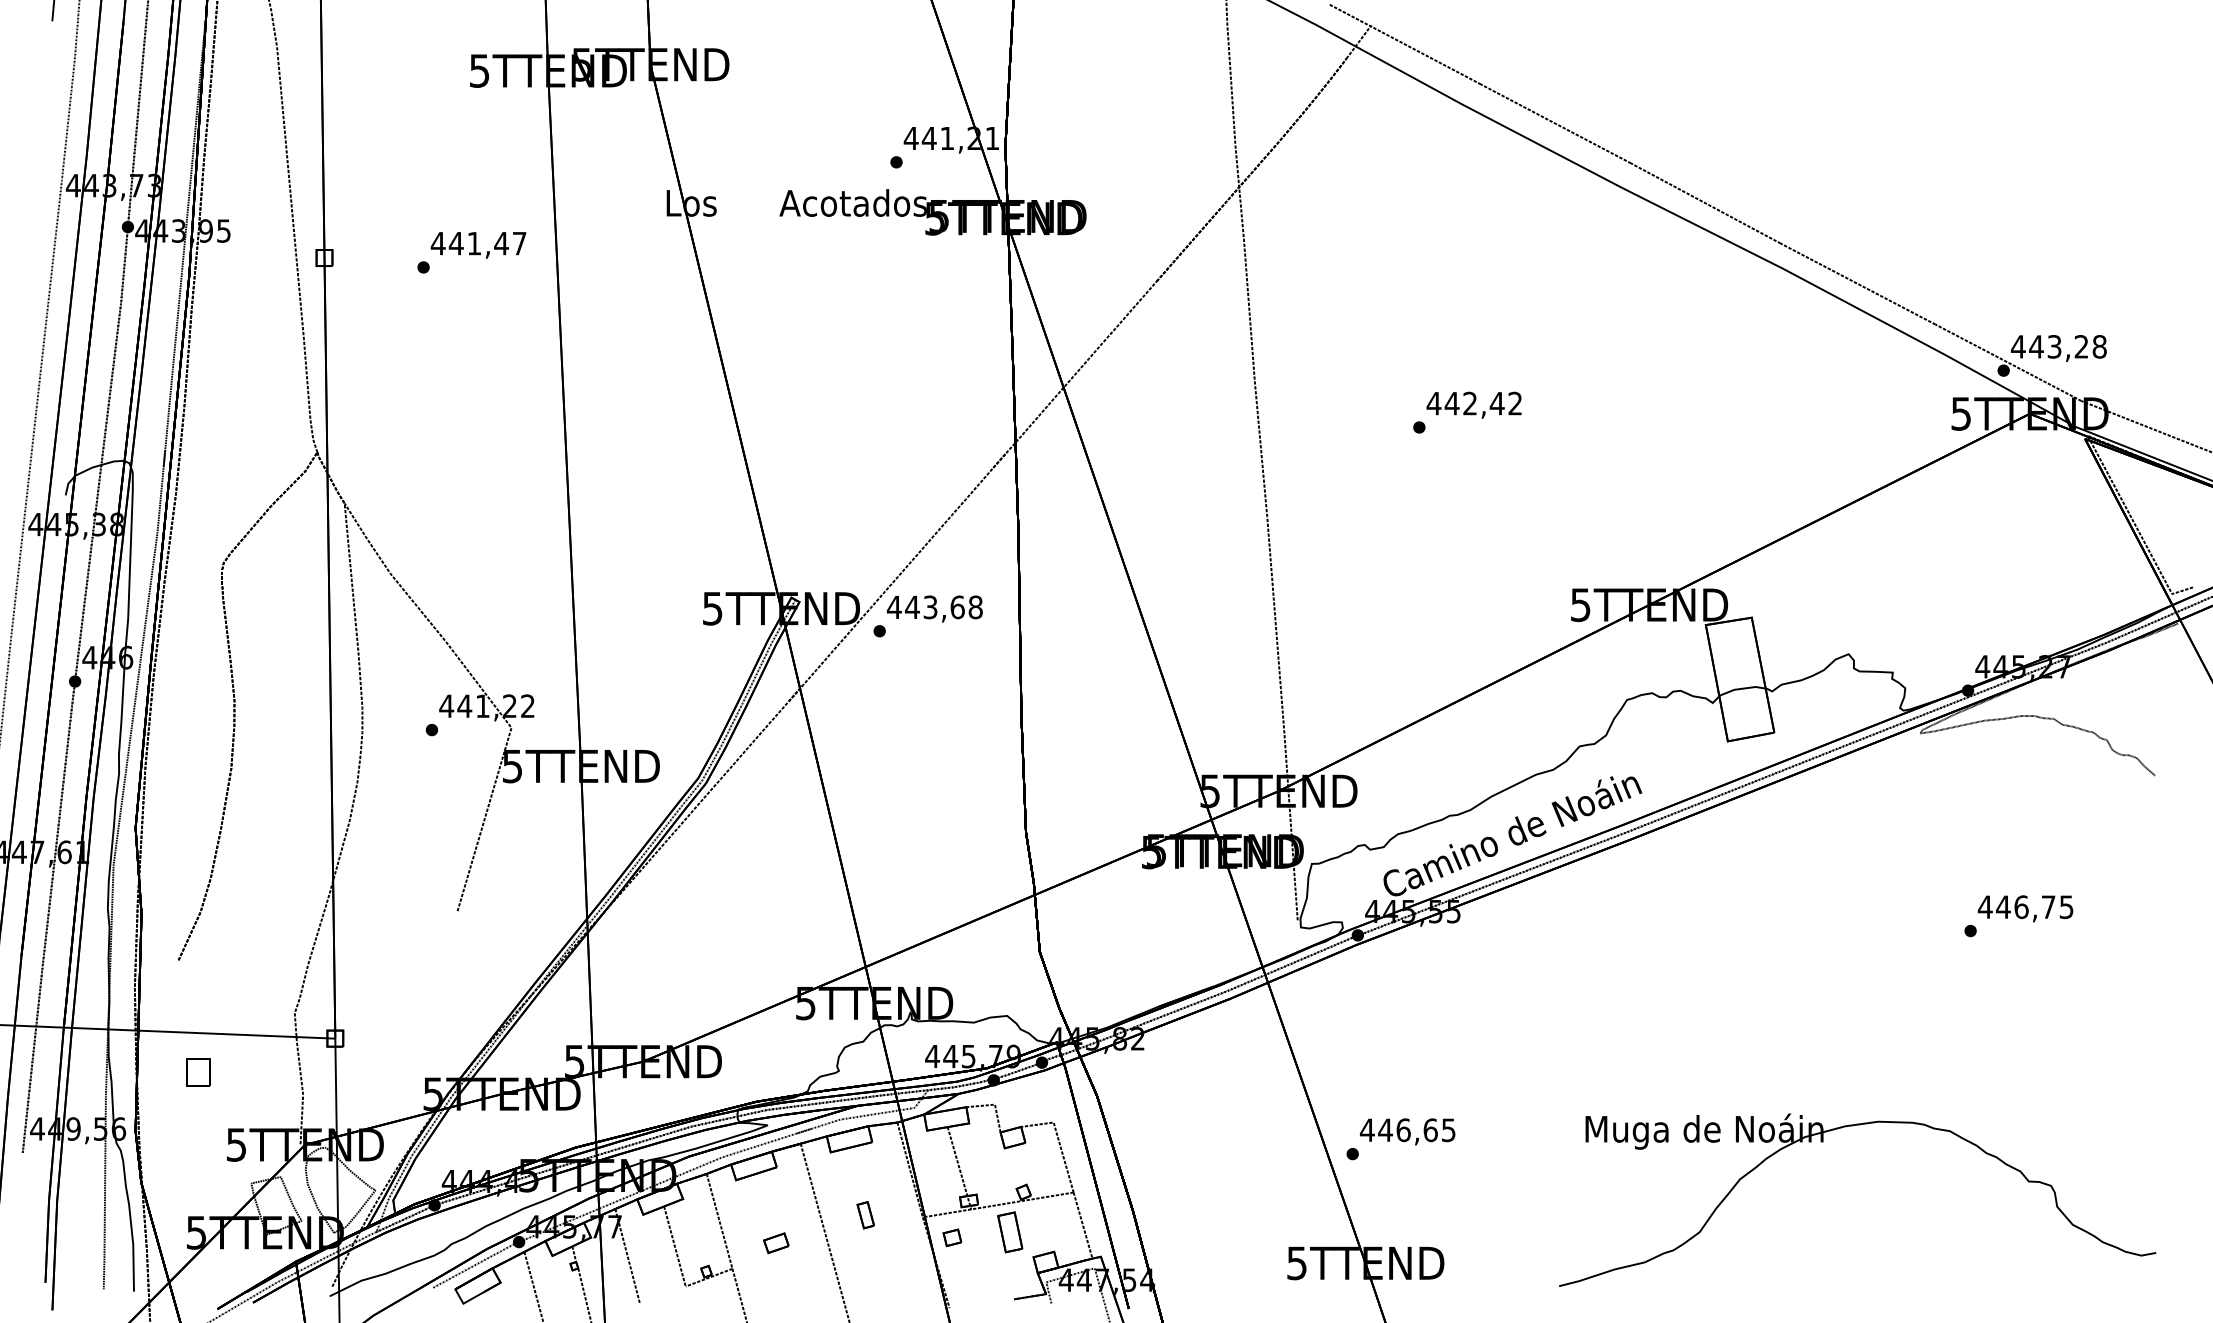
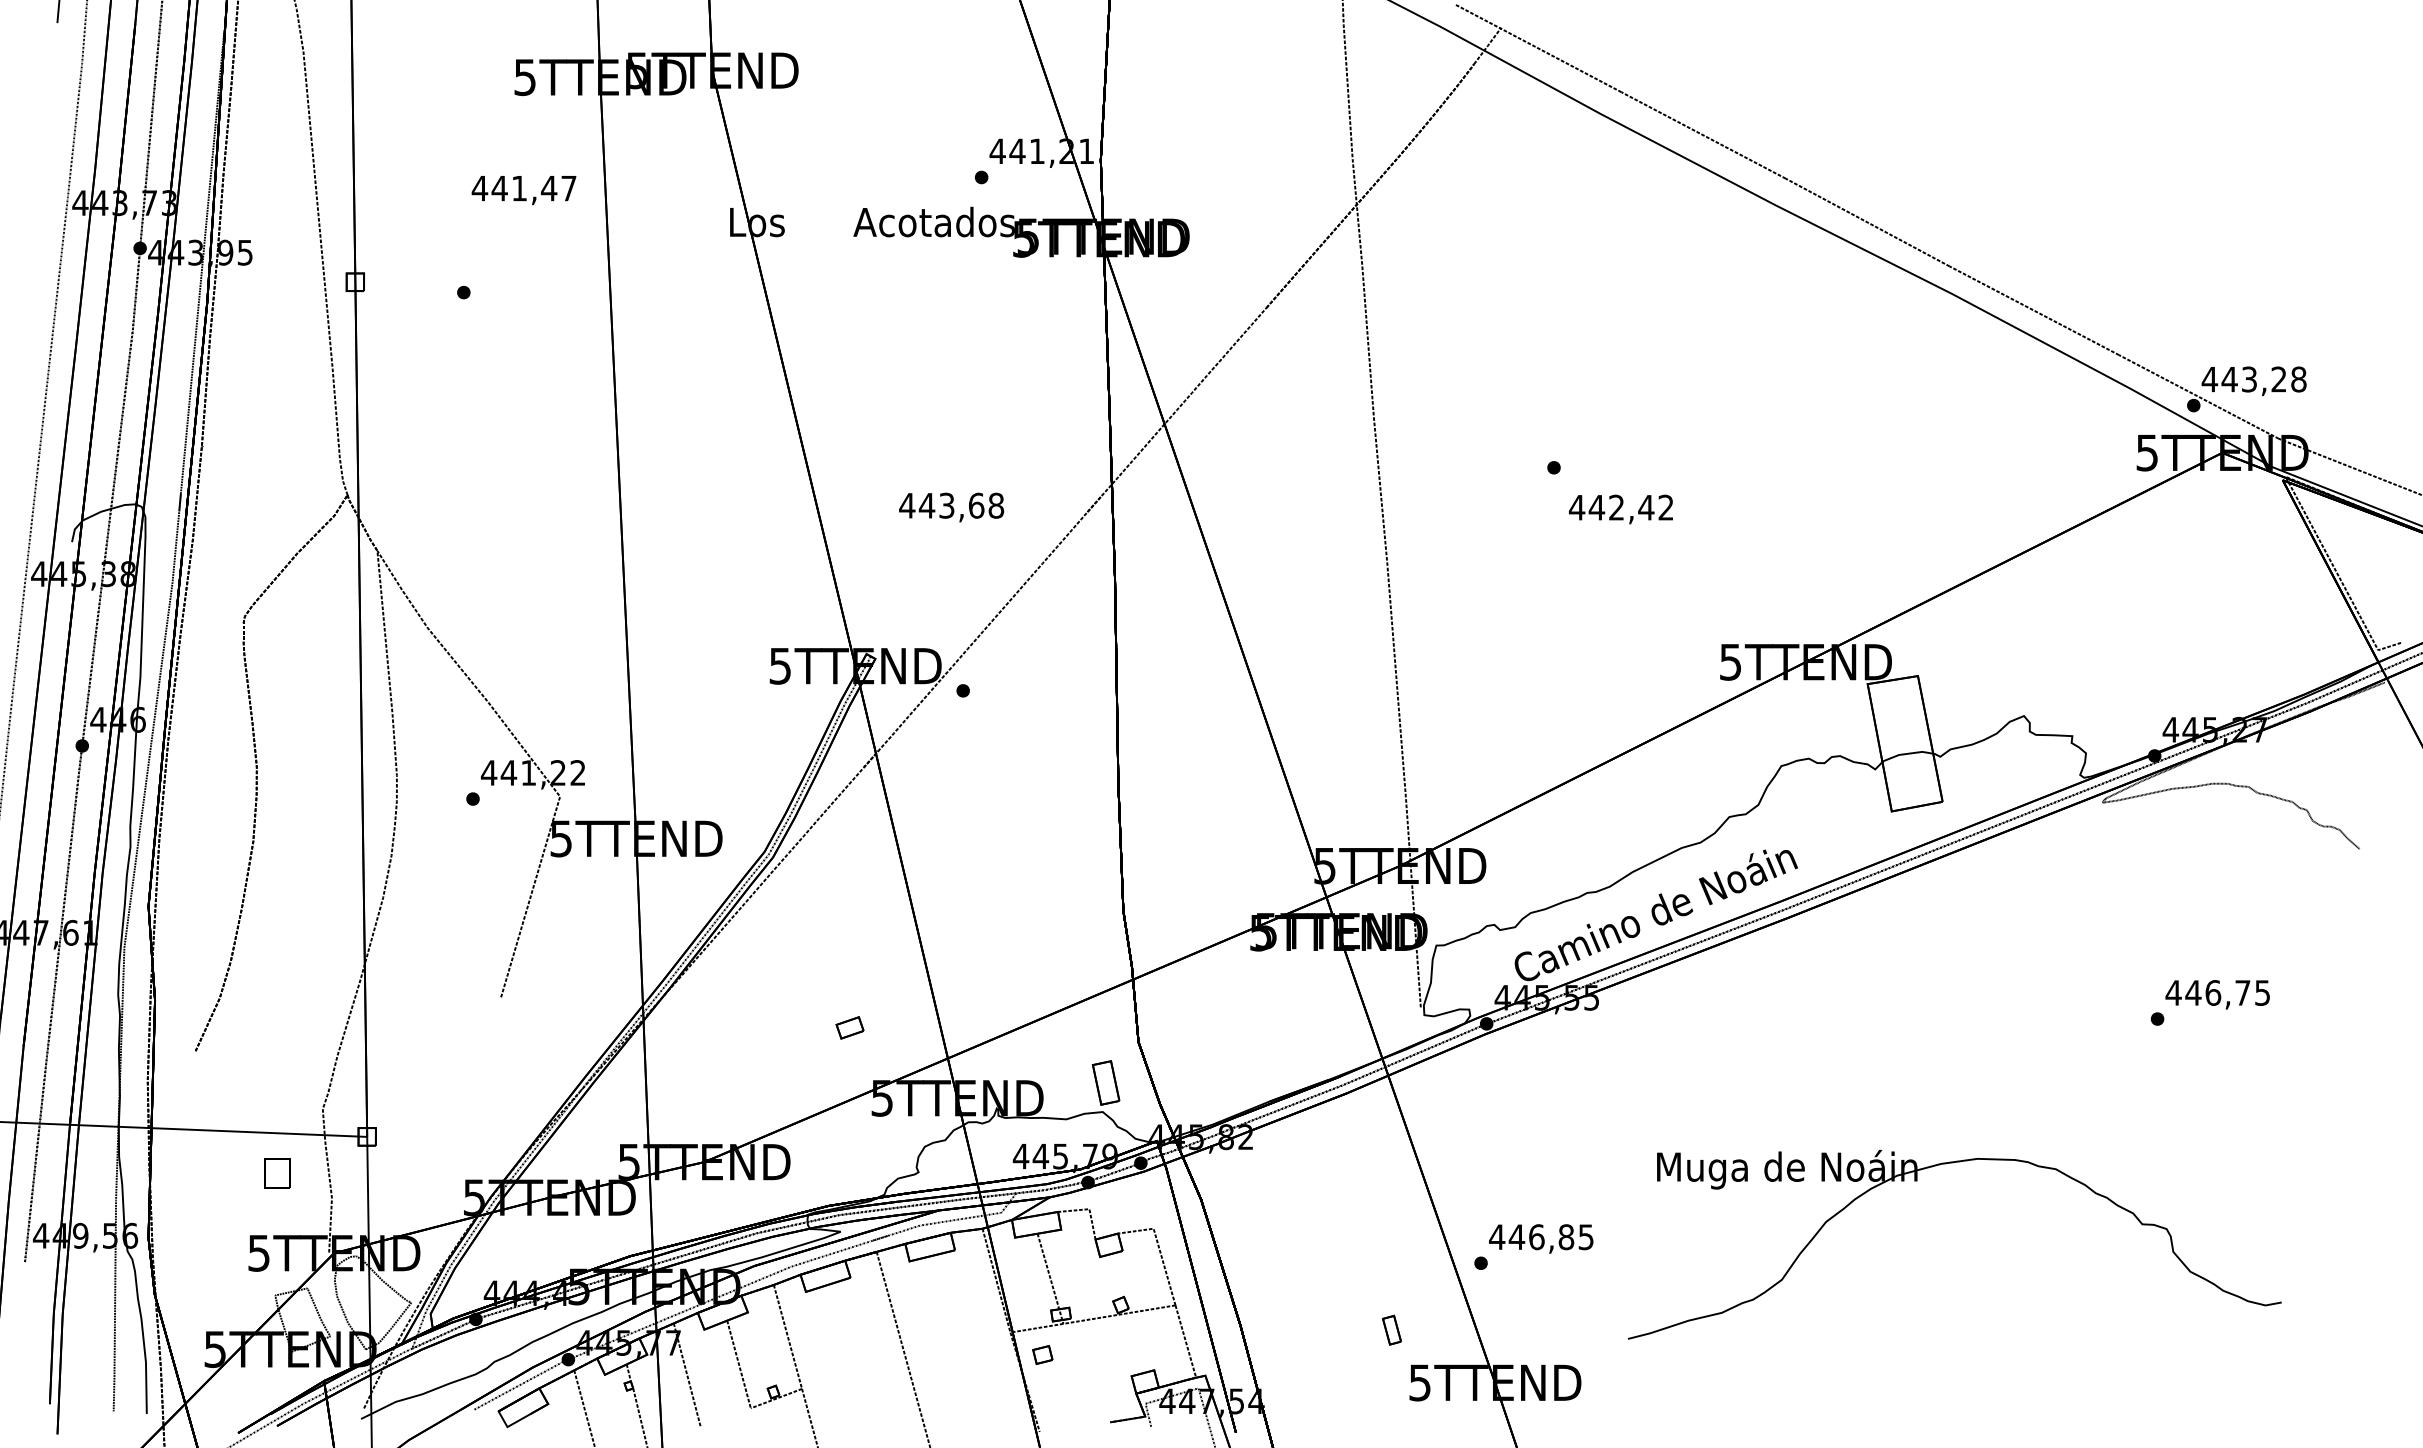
text: (478, 245) -> (523, 190), moved
text: (1473, 405) -> (1620, 509), moved
text: (934, 608) -> (951, 507), moved
part: (198, 1072) -> (277, 1173), moved
text: (1430, 1129) -> (1566, 1236), 446,65 -> 446,85
part: (1823, 1142) -> (1917, 1181), moved
part: (865, 1214) -> (1391, 1329), moved
part: (1009, 1231) -> (1105, 1082), moved
part: (775, 1242) -> (849, 1027), moved

